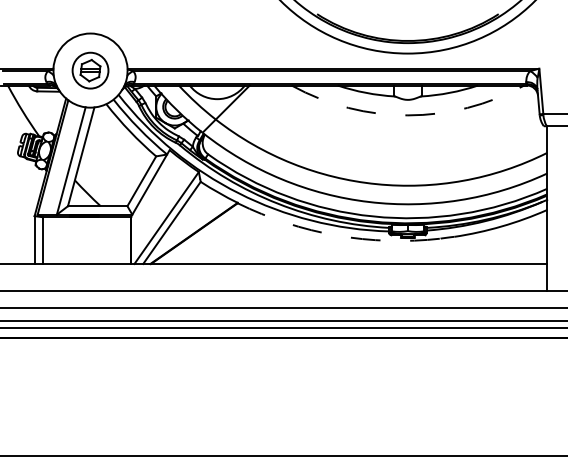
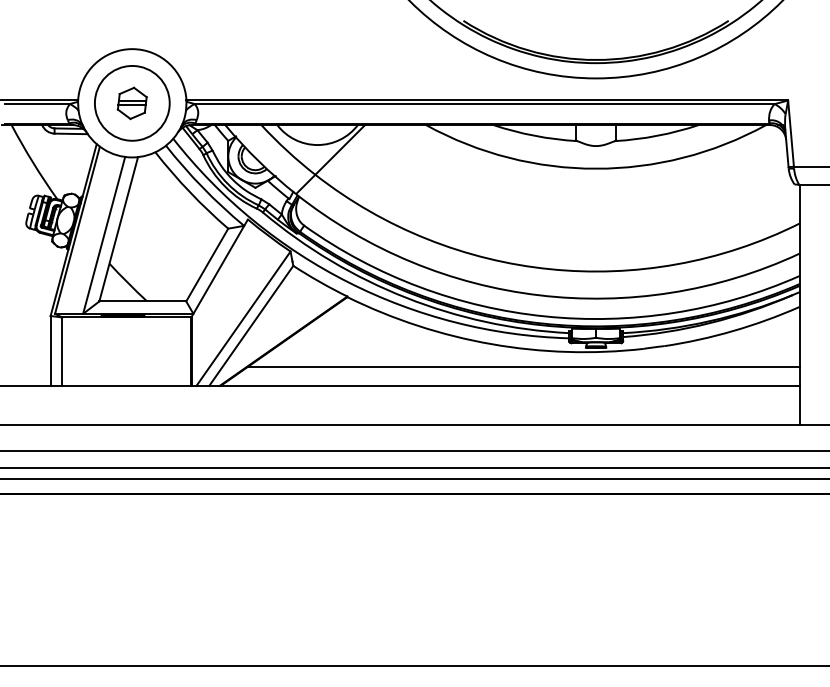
circle: (90, 70) -> (132, 103), size x1.43
arc: (407, 115) -> (595, 168), dashed -> solid
arc: (336, 235) -> (491, 344), dashed -> solid
line: (358, 250) -> (523, 366), added

